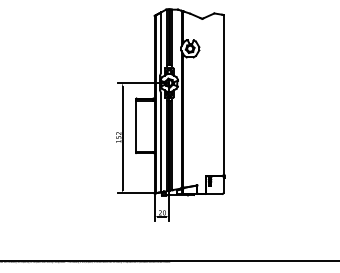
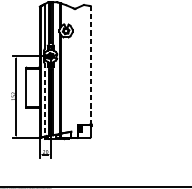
line: (223, 94) -> (90, 64), solid -> dashed
line: (161, 142) -> (44, 100), solid -> dashed

